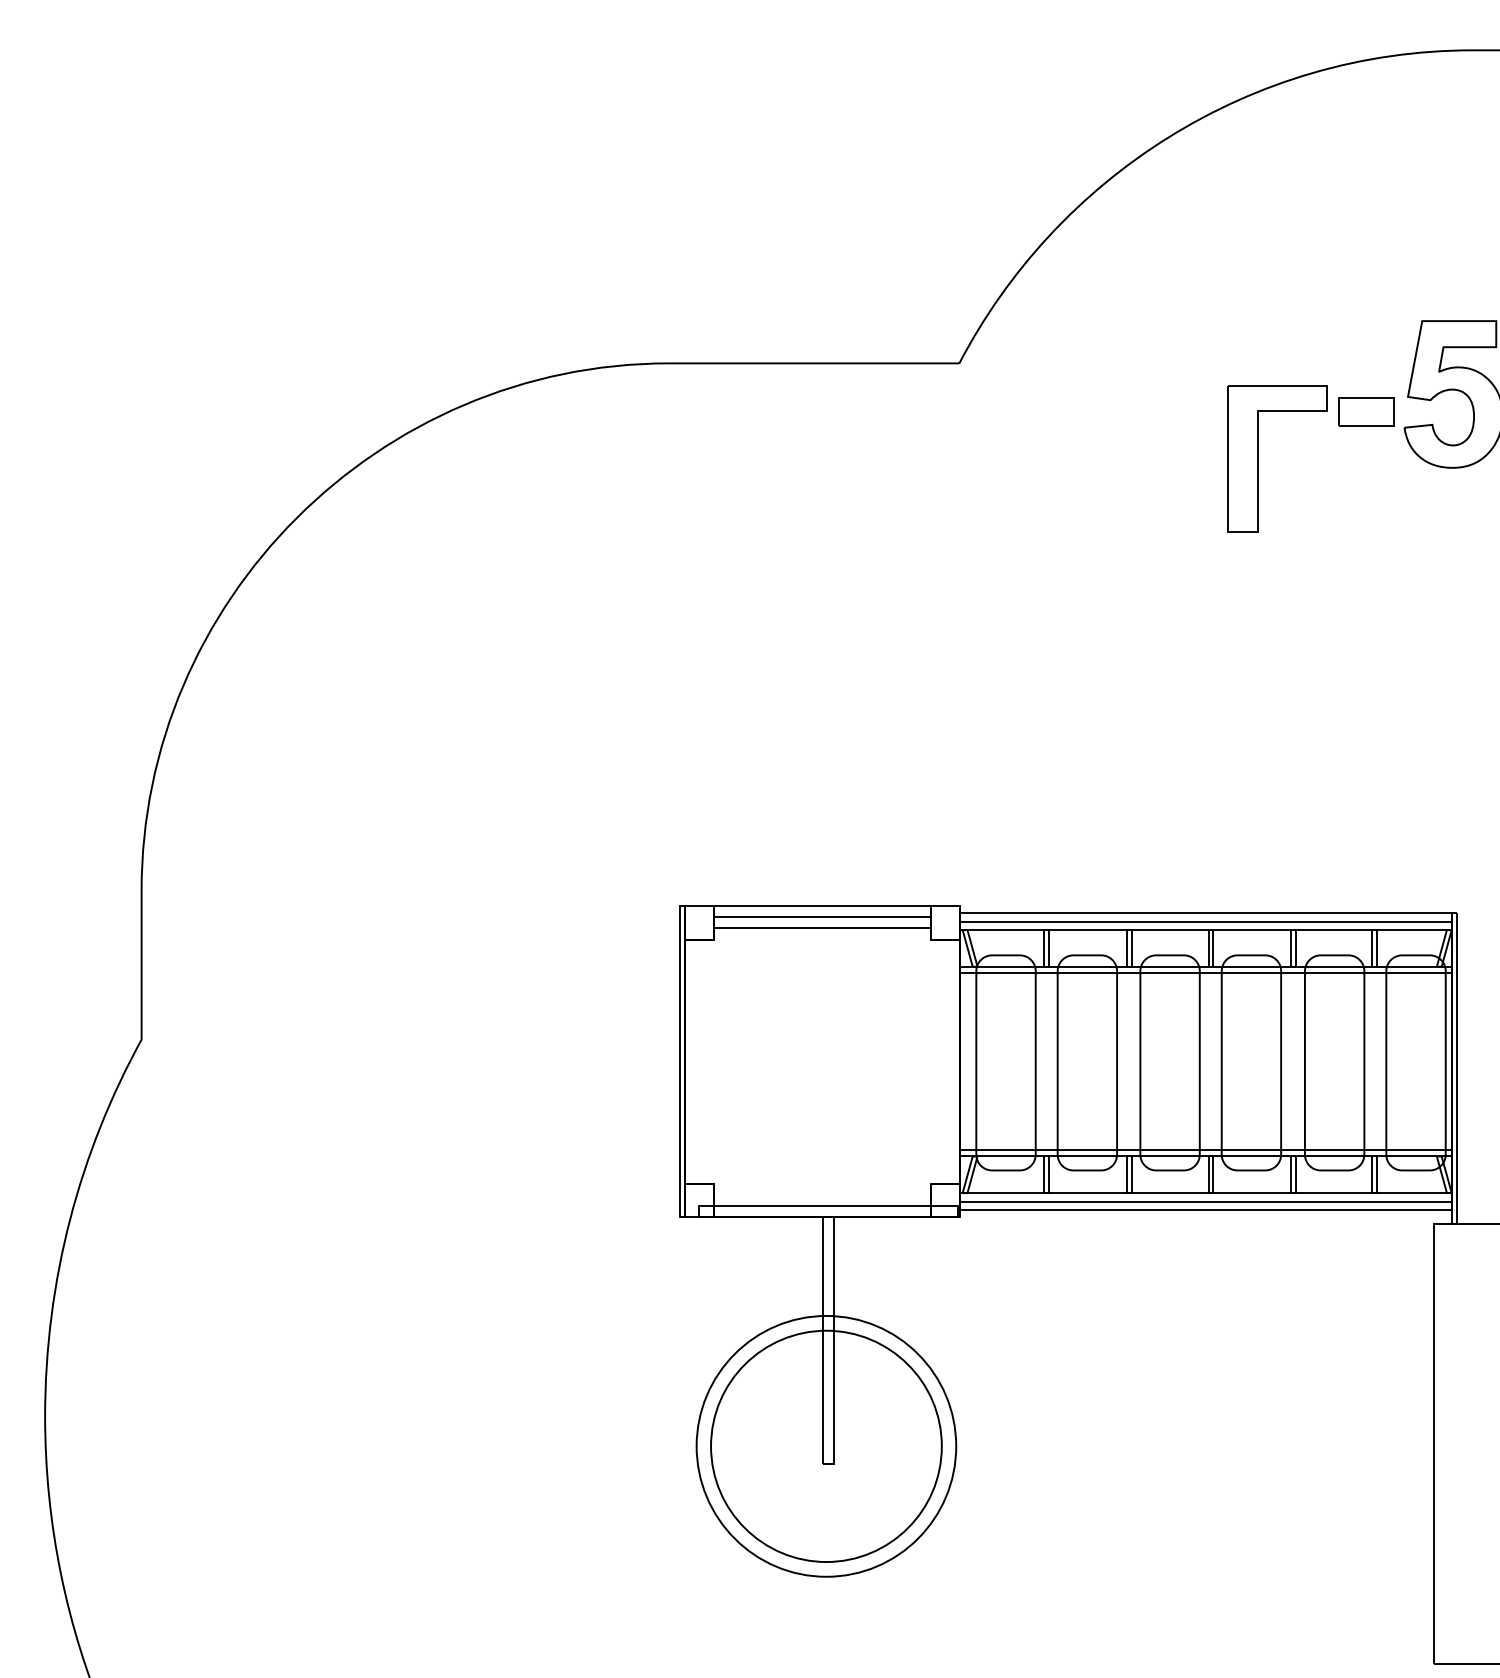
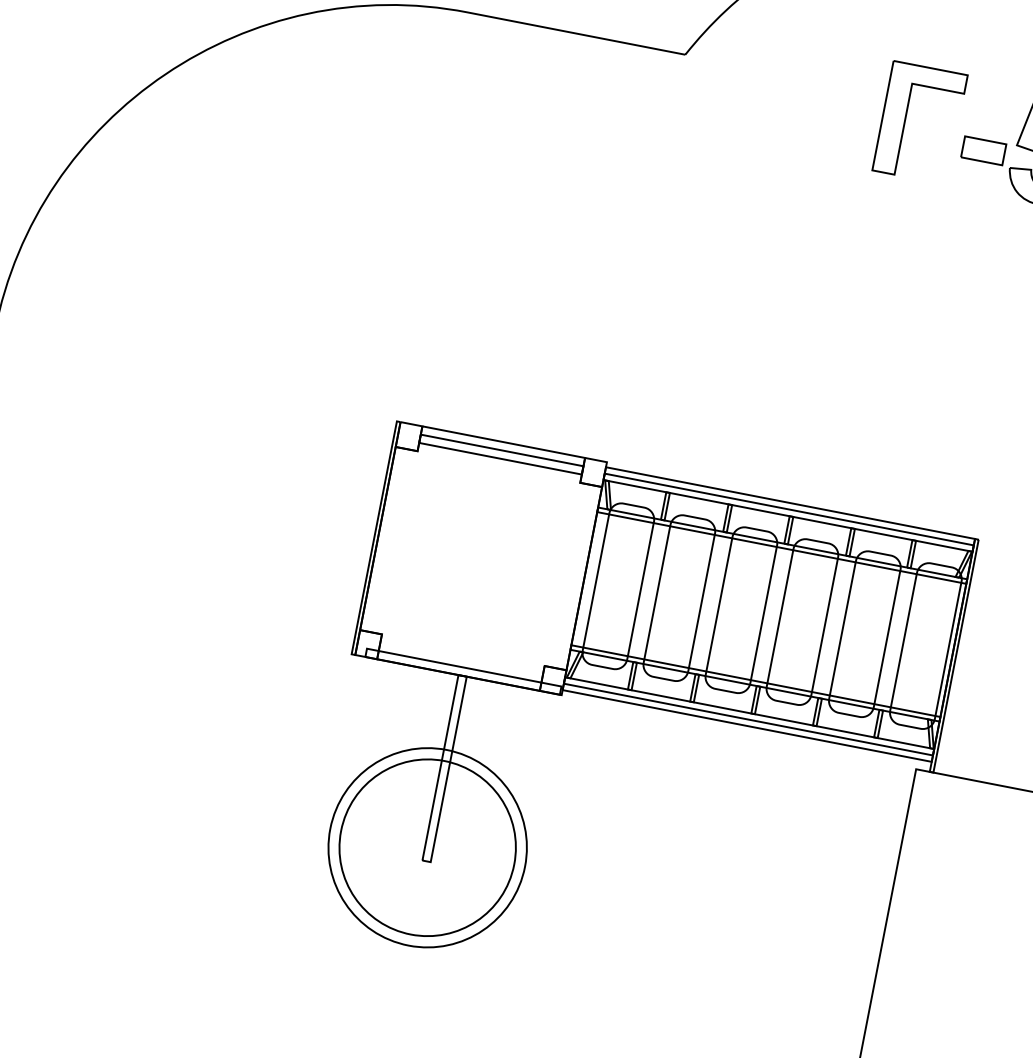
part: (1258, 458) -> (905, 119), moved

